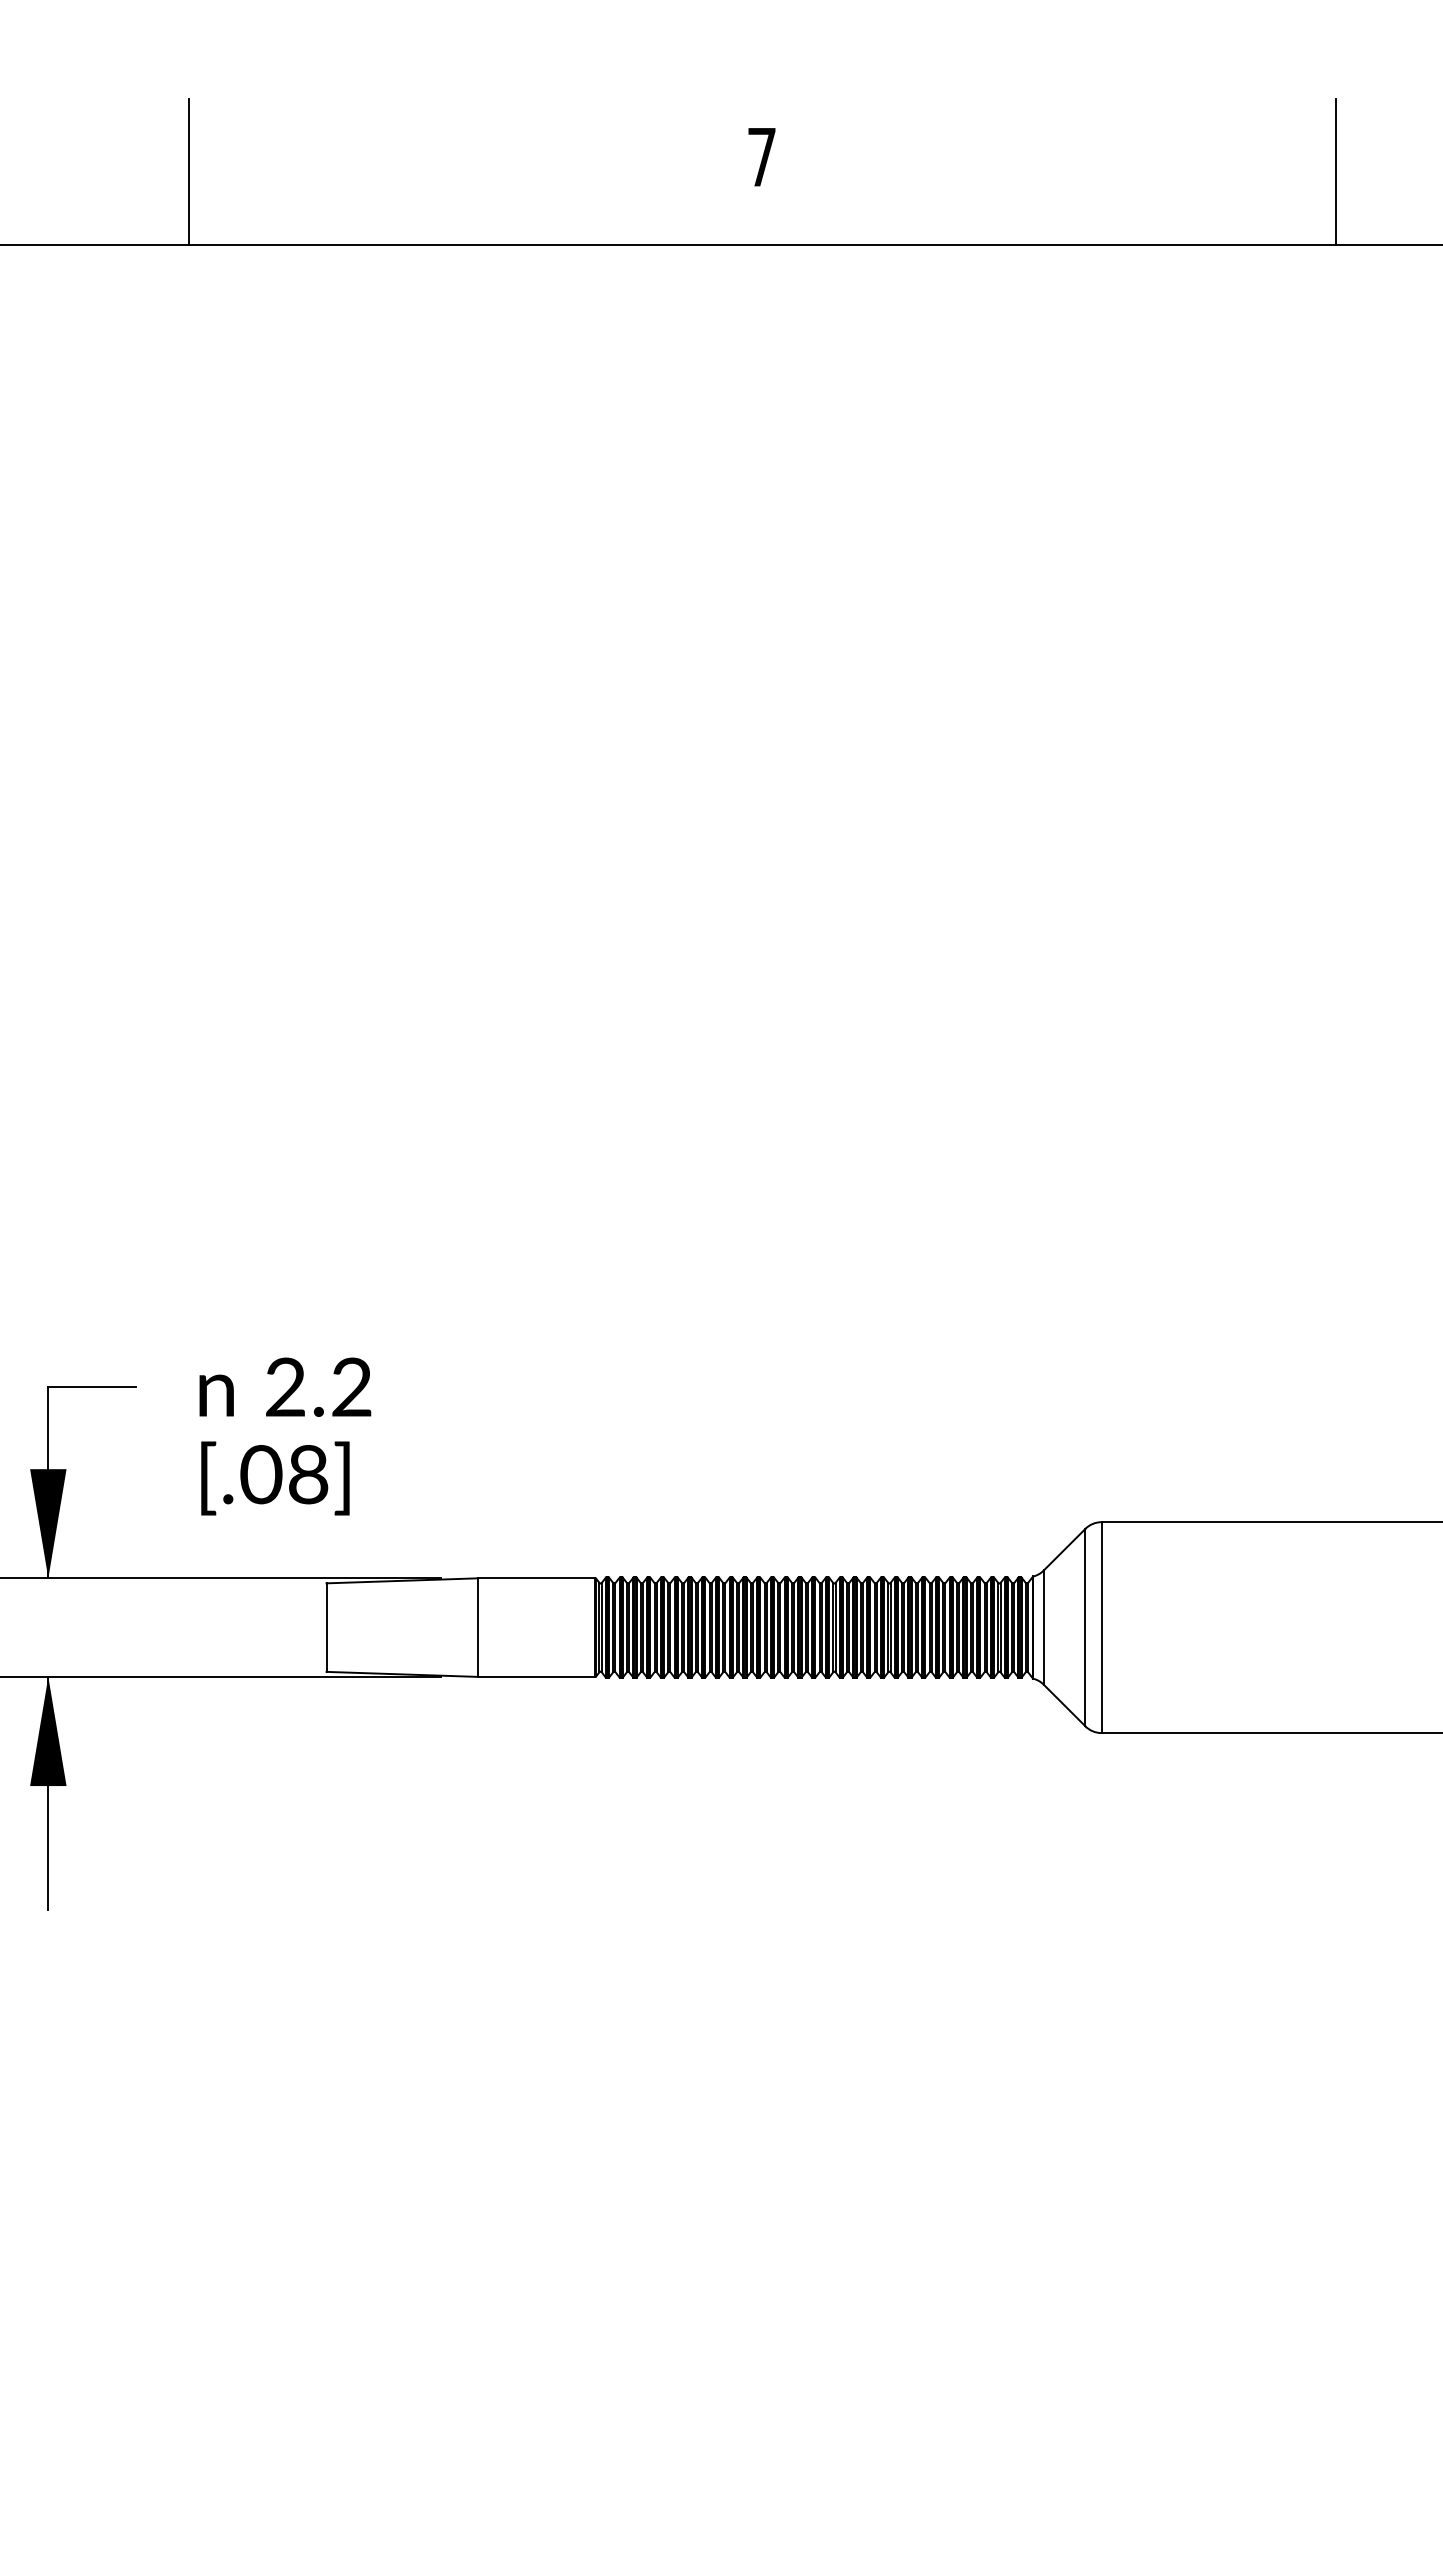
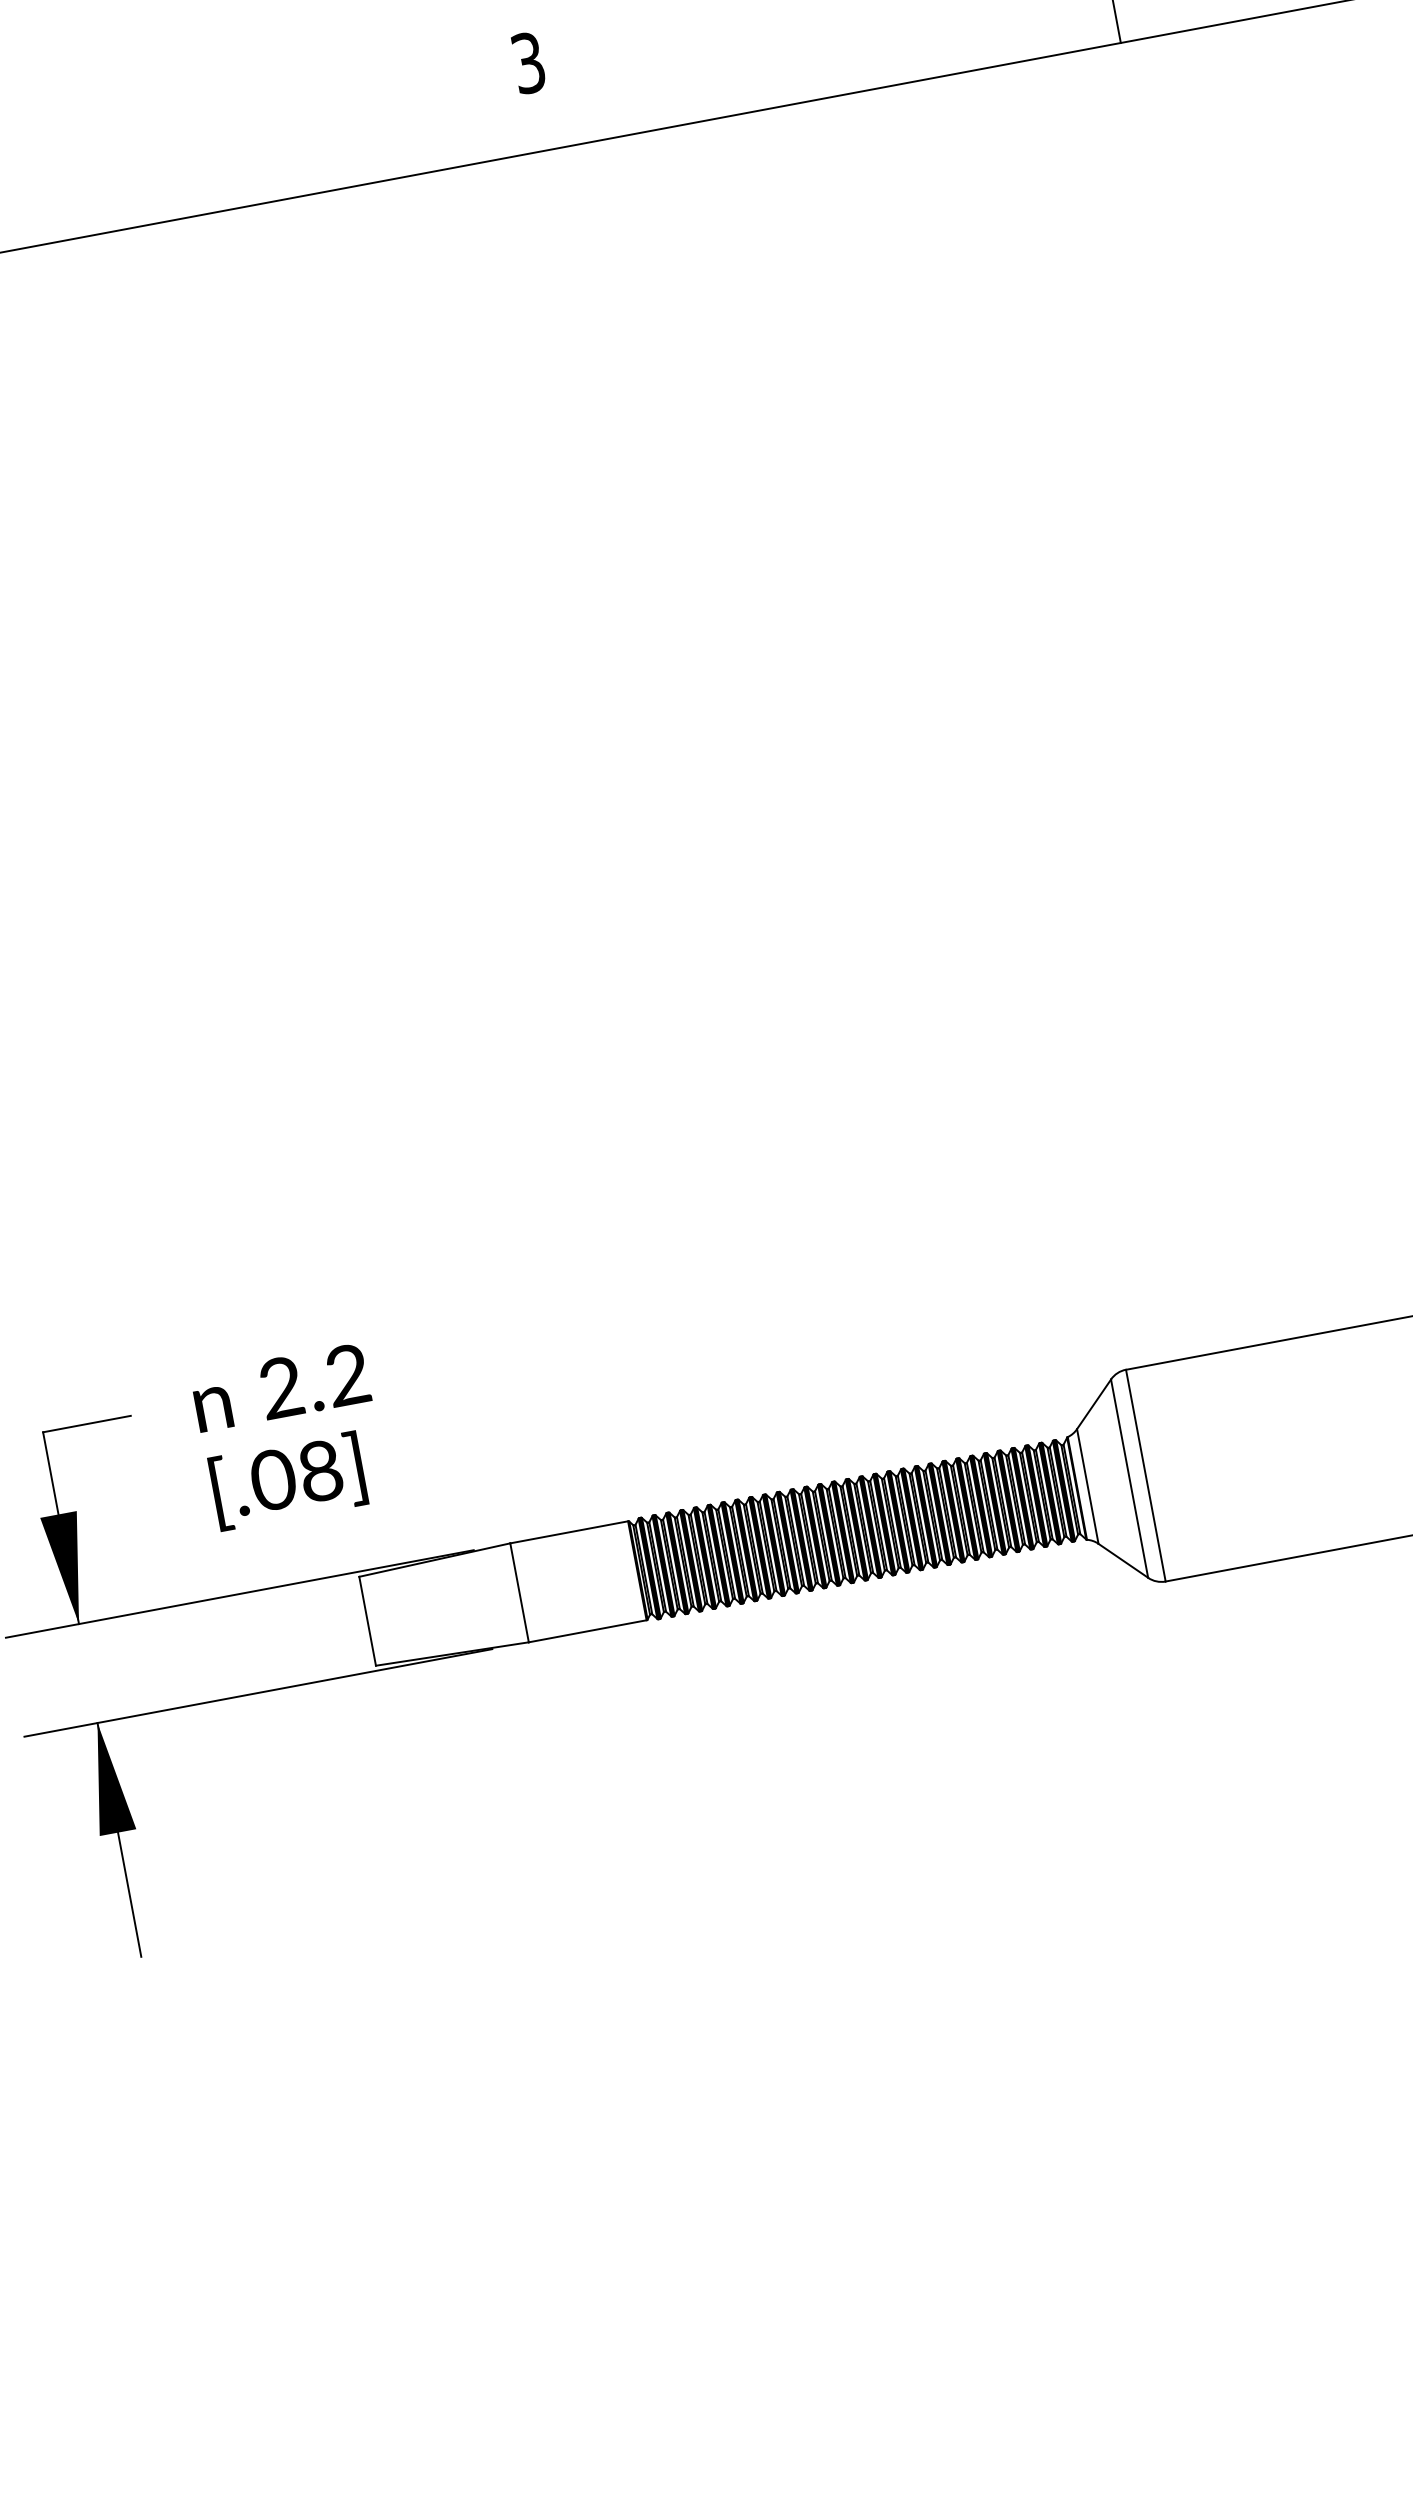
text: (761, 157) -> (528, 63), 7 -> 3

